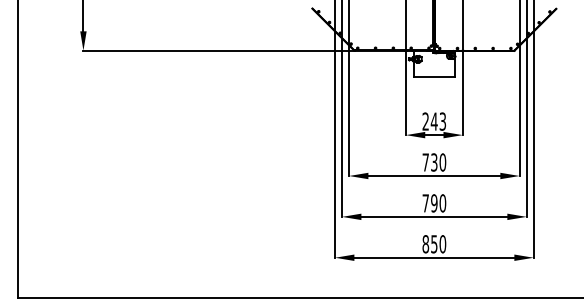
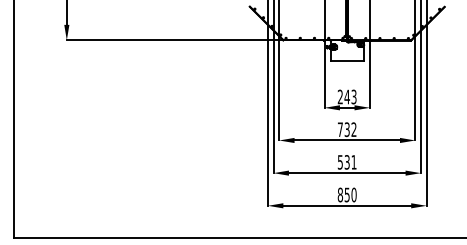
text: (442, 162) -> (353, 129), 730 -> 732
text: (434, 203) -> (347, 162), 790 -> 531

